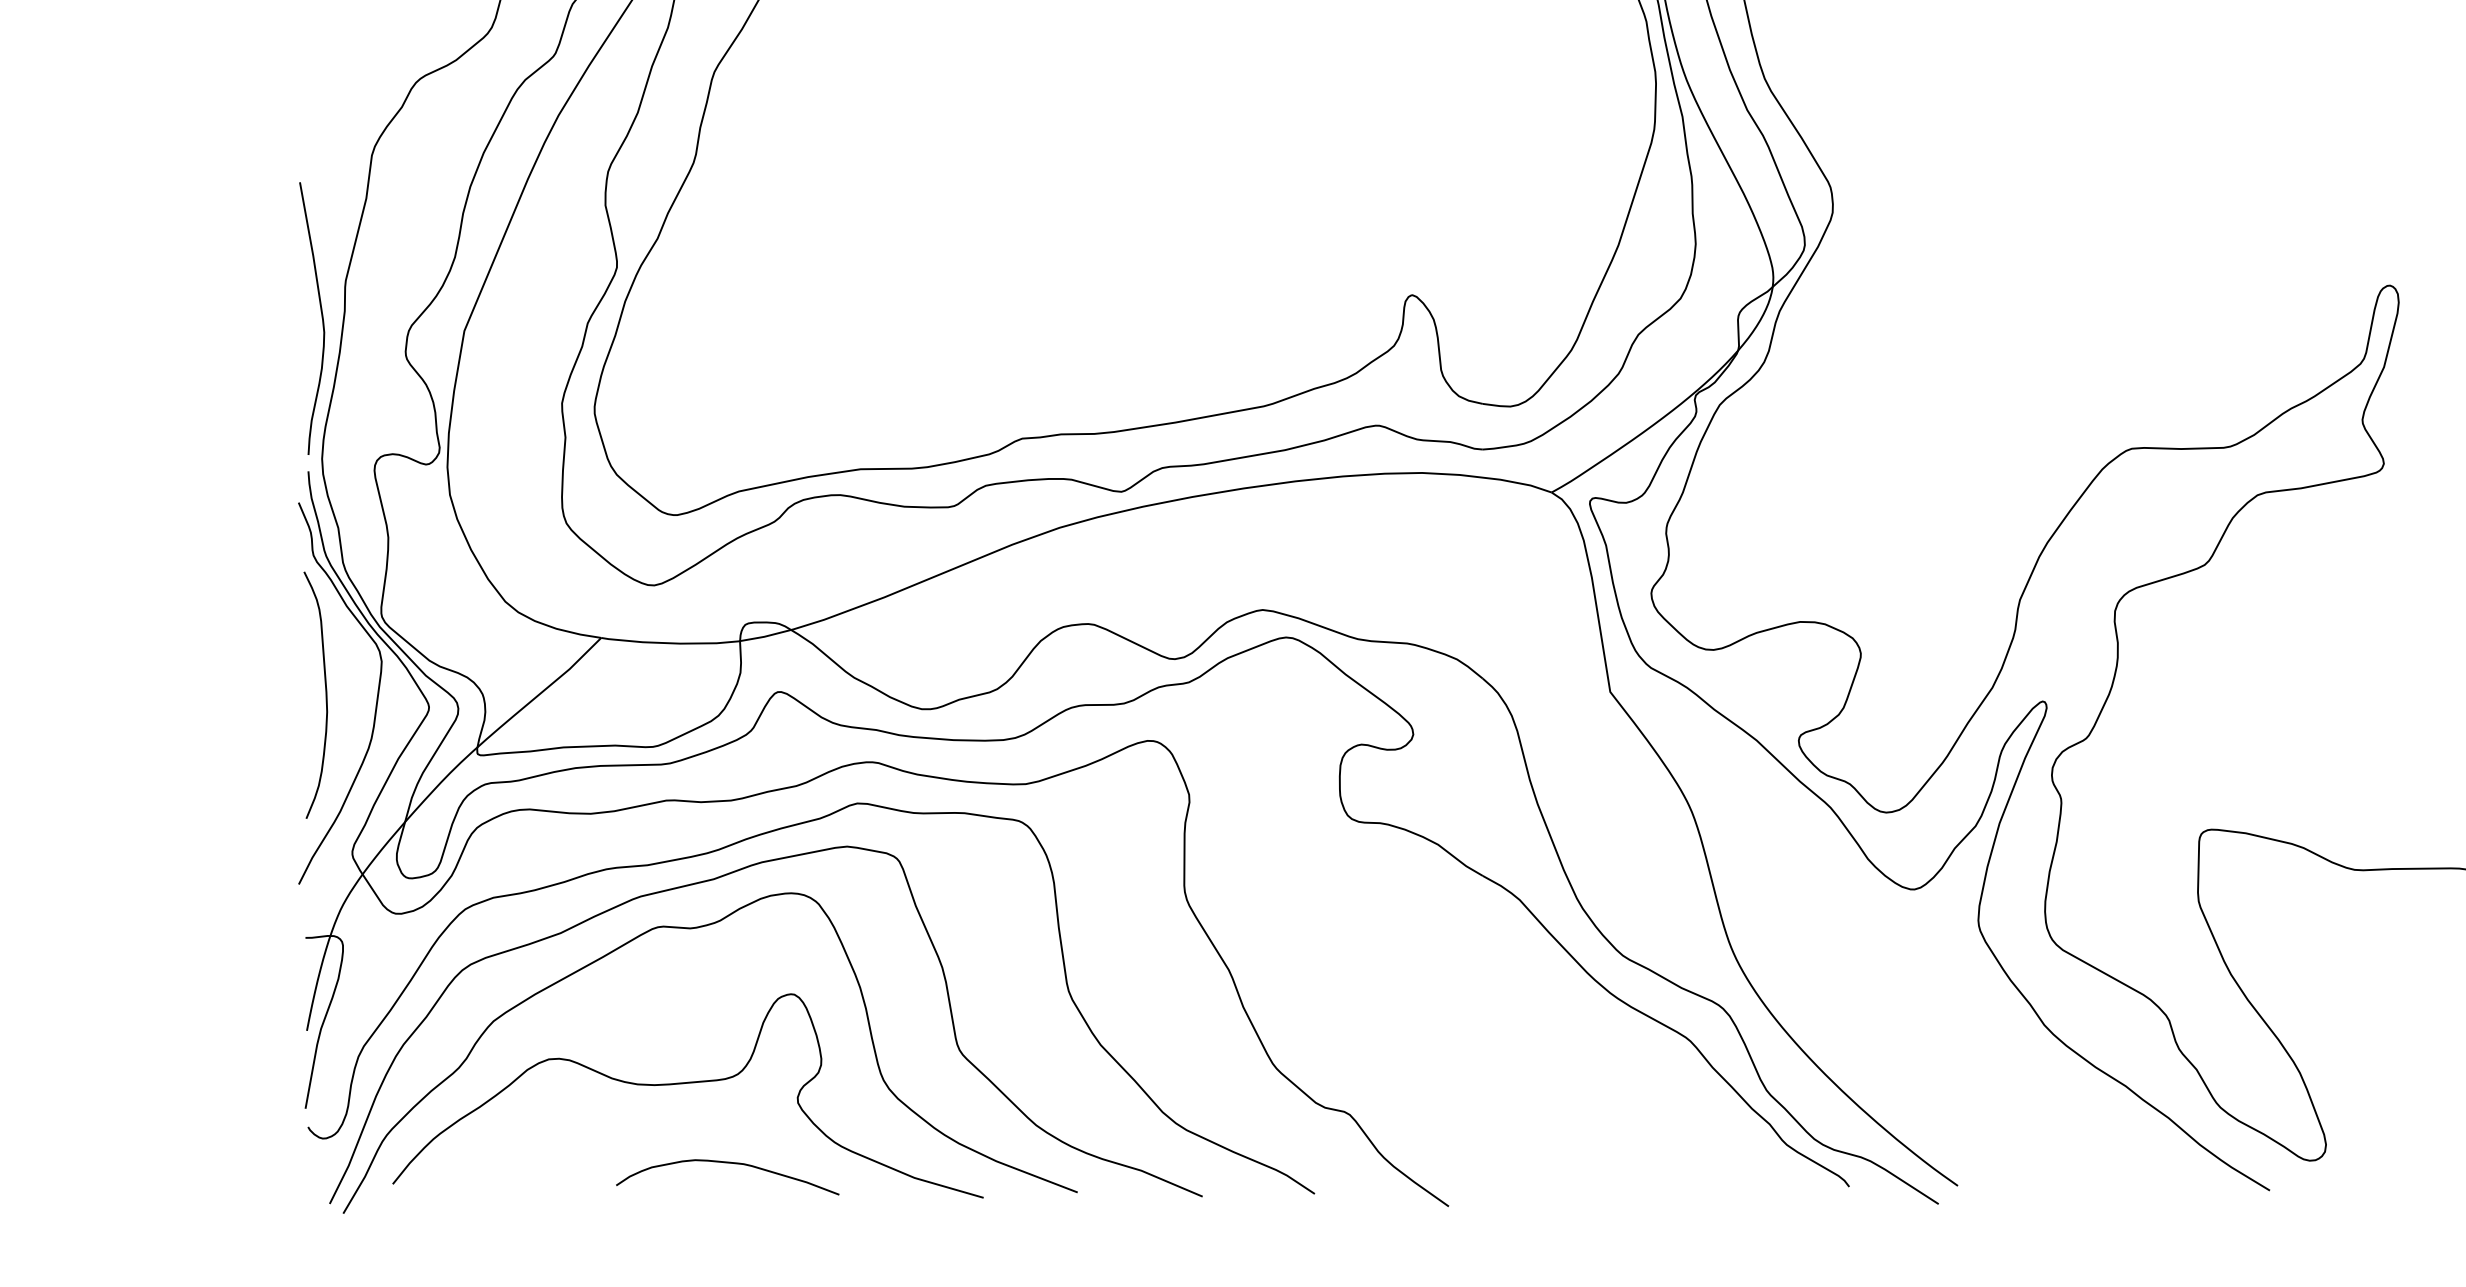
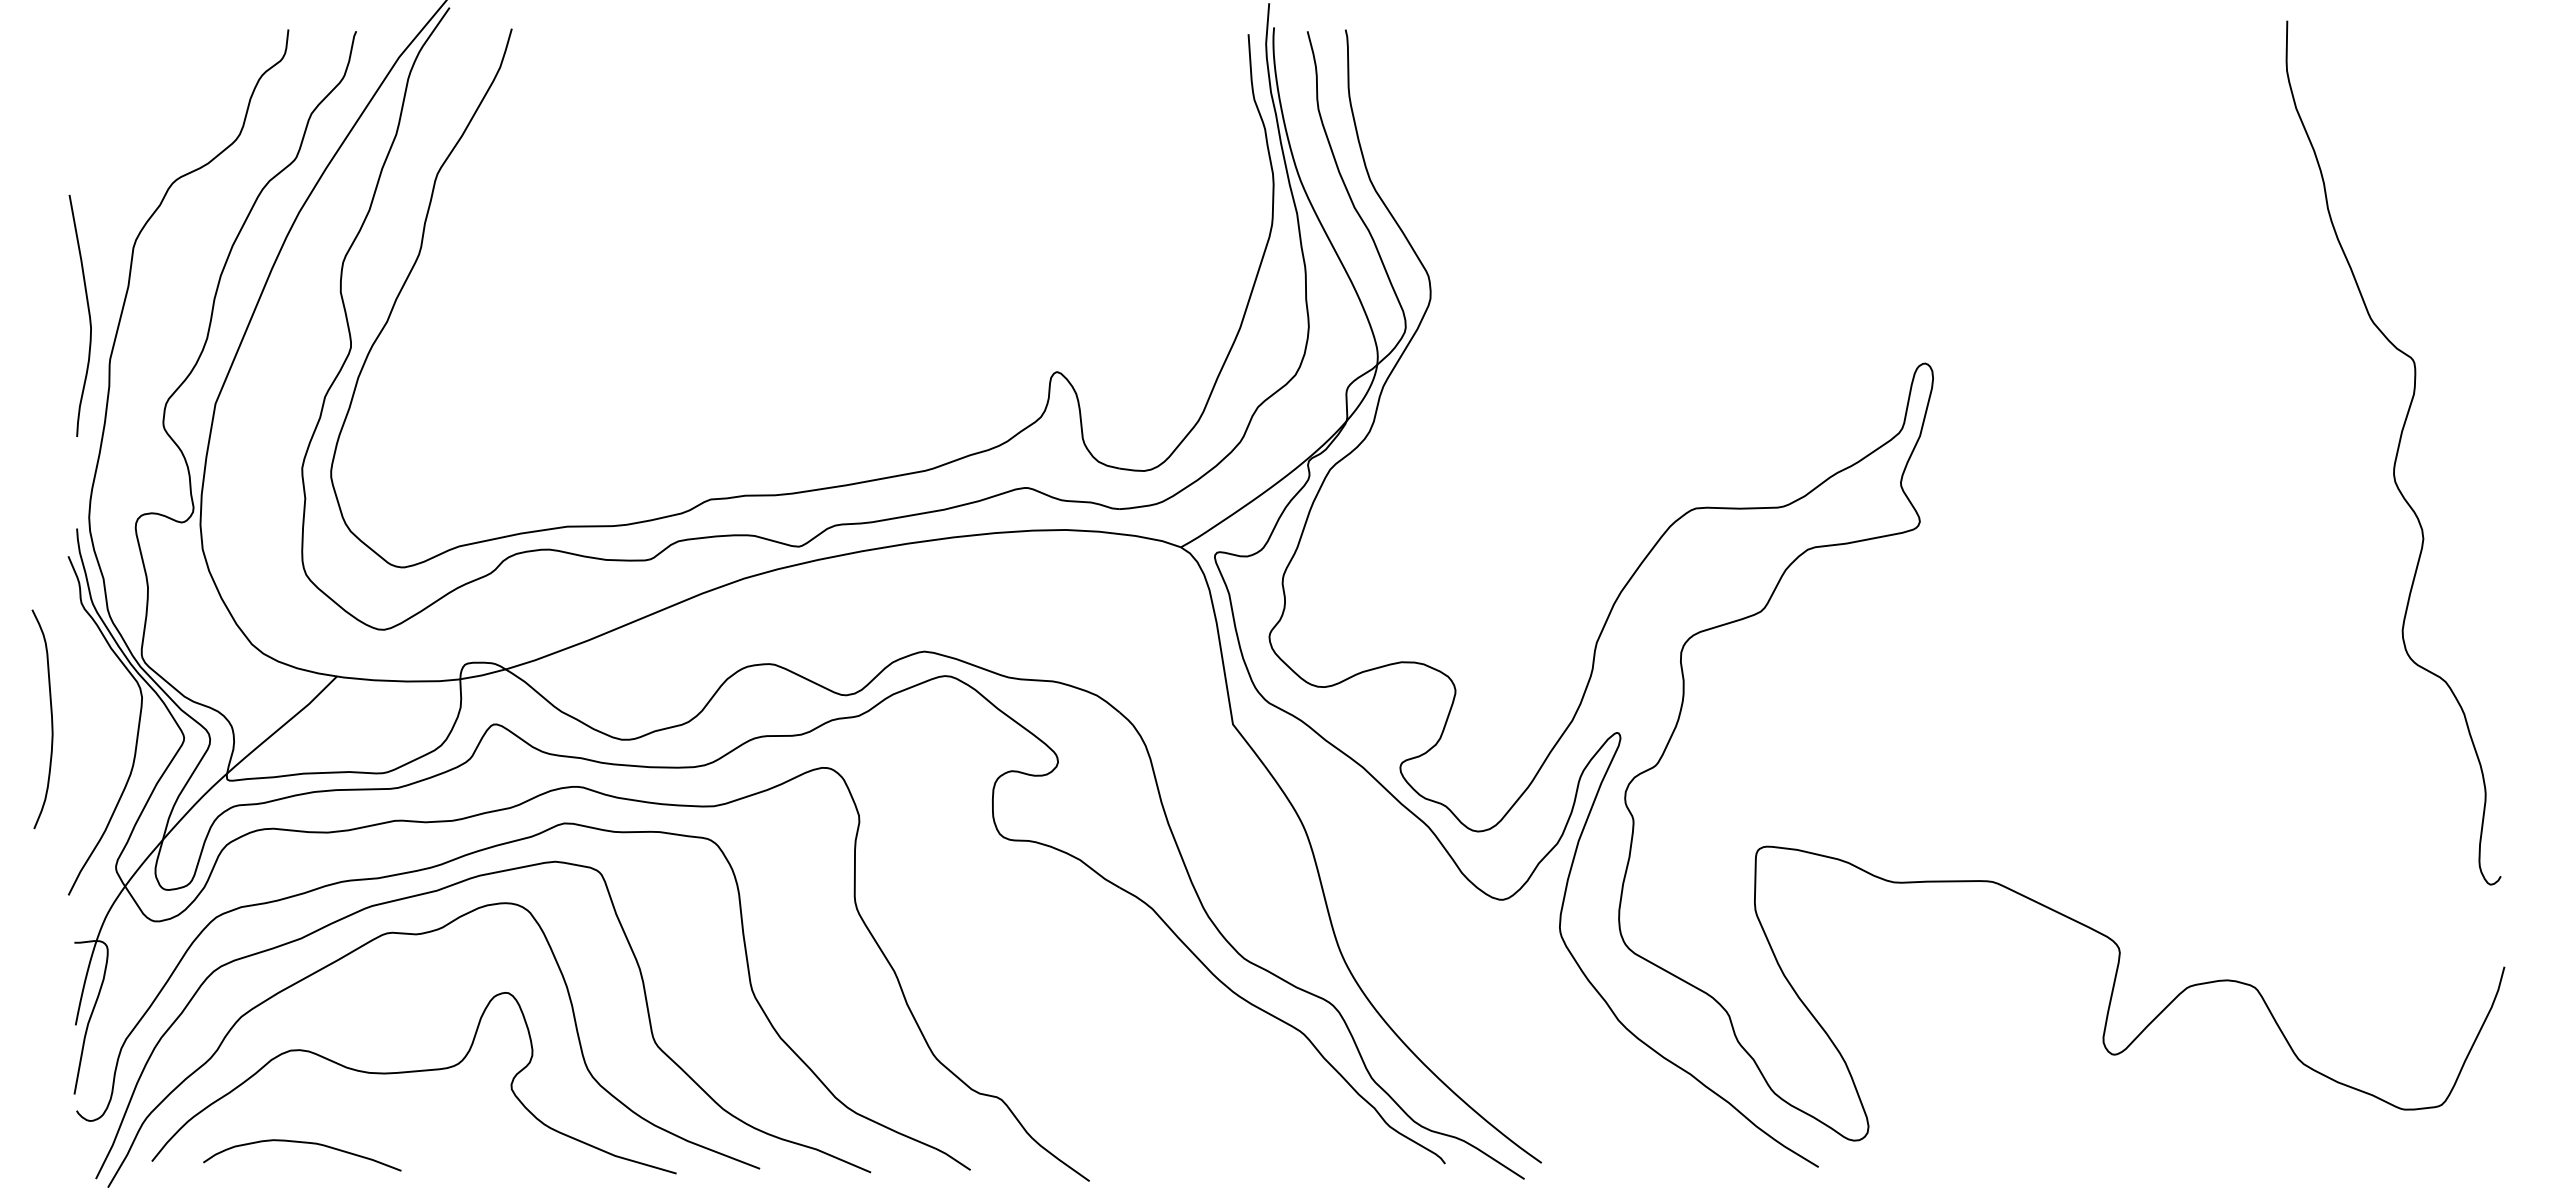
curve: (321, 318) -> (88, 315), moved
curve: (325, 695) -> (51, 719), moved
curve: (727, 1163) -> (302, 1143), moved

